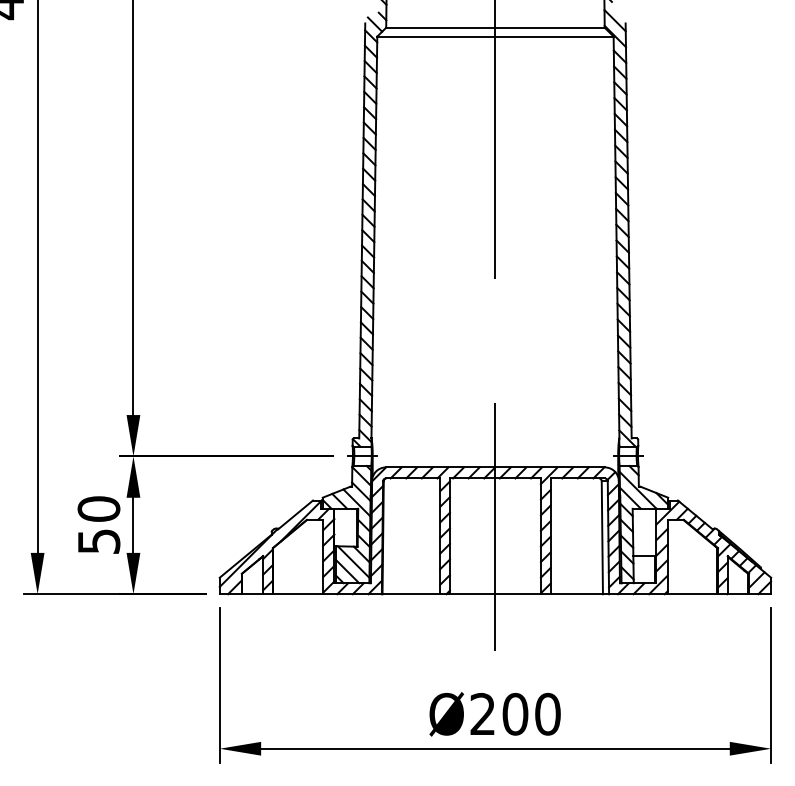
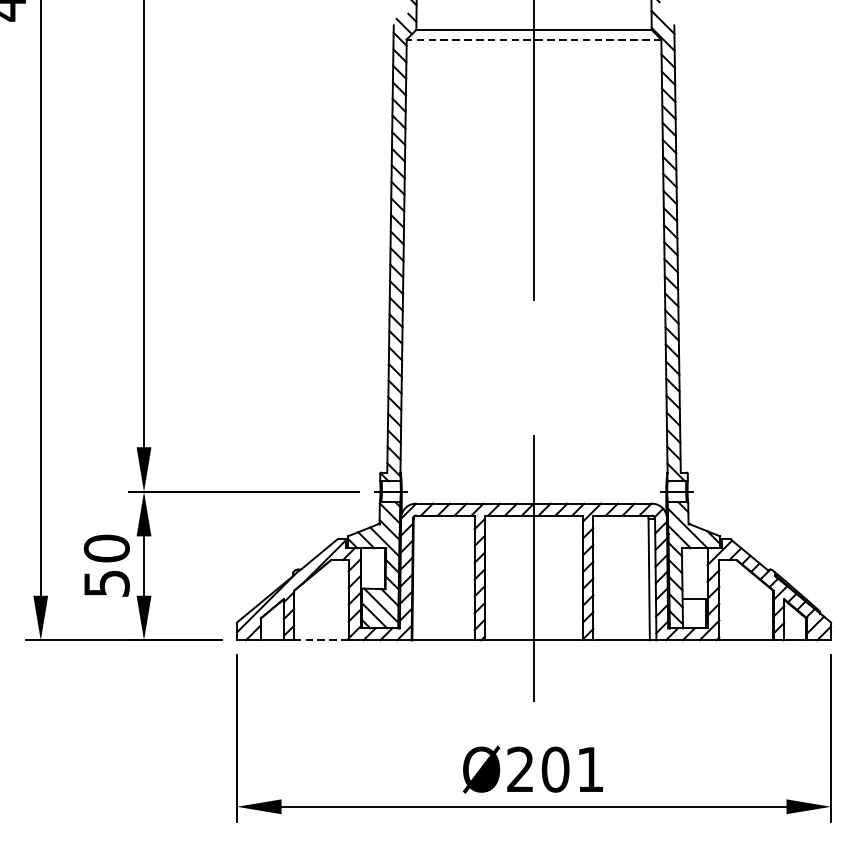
line: (494, 36) -> (533, 39), solid -> dashed
line: (297, 594) -> (320, 640), solid -> dashed
text: (547, 713) -> (590, 768), Ø200 -> Ø201

